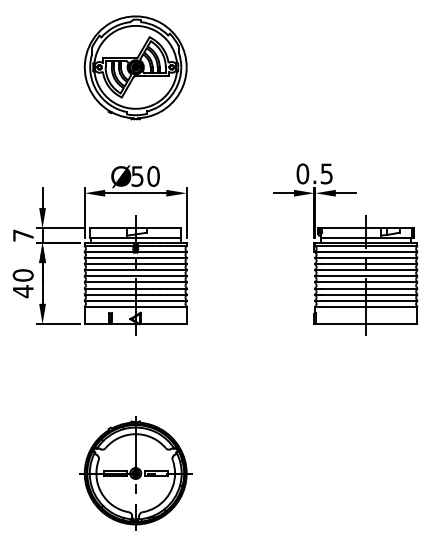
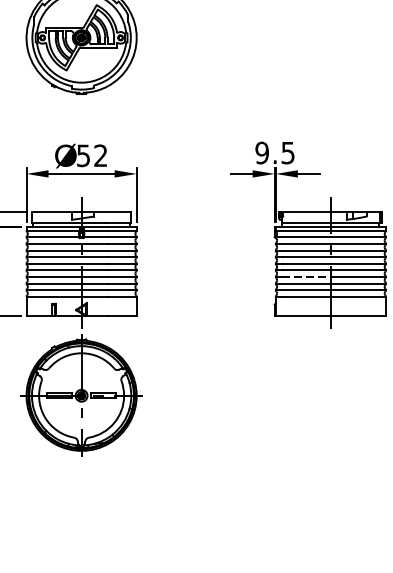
text: (302, 173) -> (261, 152), 0.5 -> 9.5
text: (153, 176) -> (100, 155), 50 -> 52
line: (344, 288) -> (307, 276), solid -> dashed
part: (135, 473) -> (81, 395), moved

